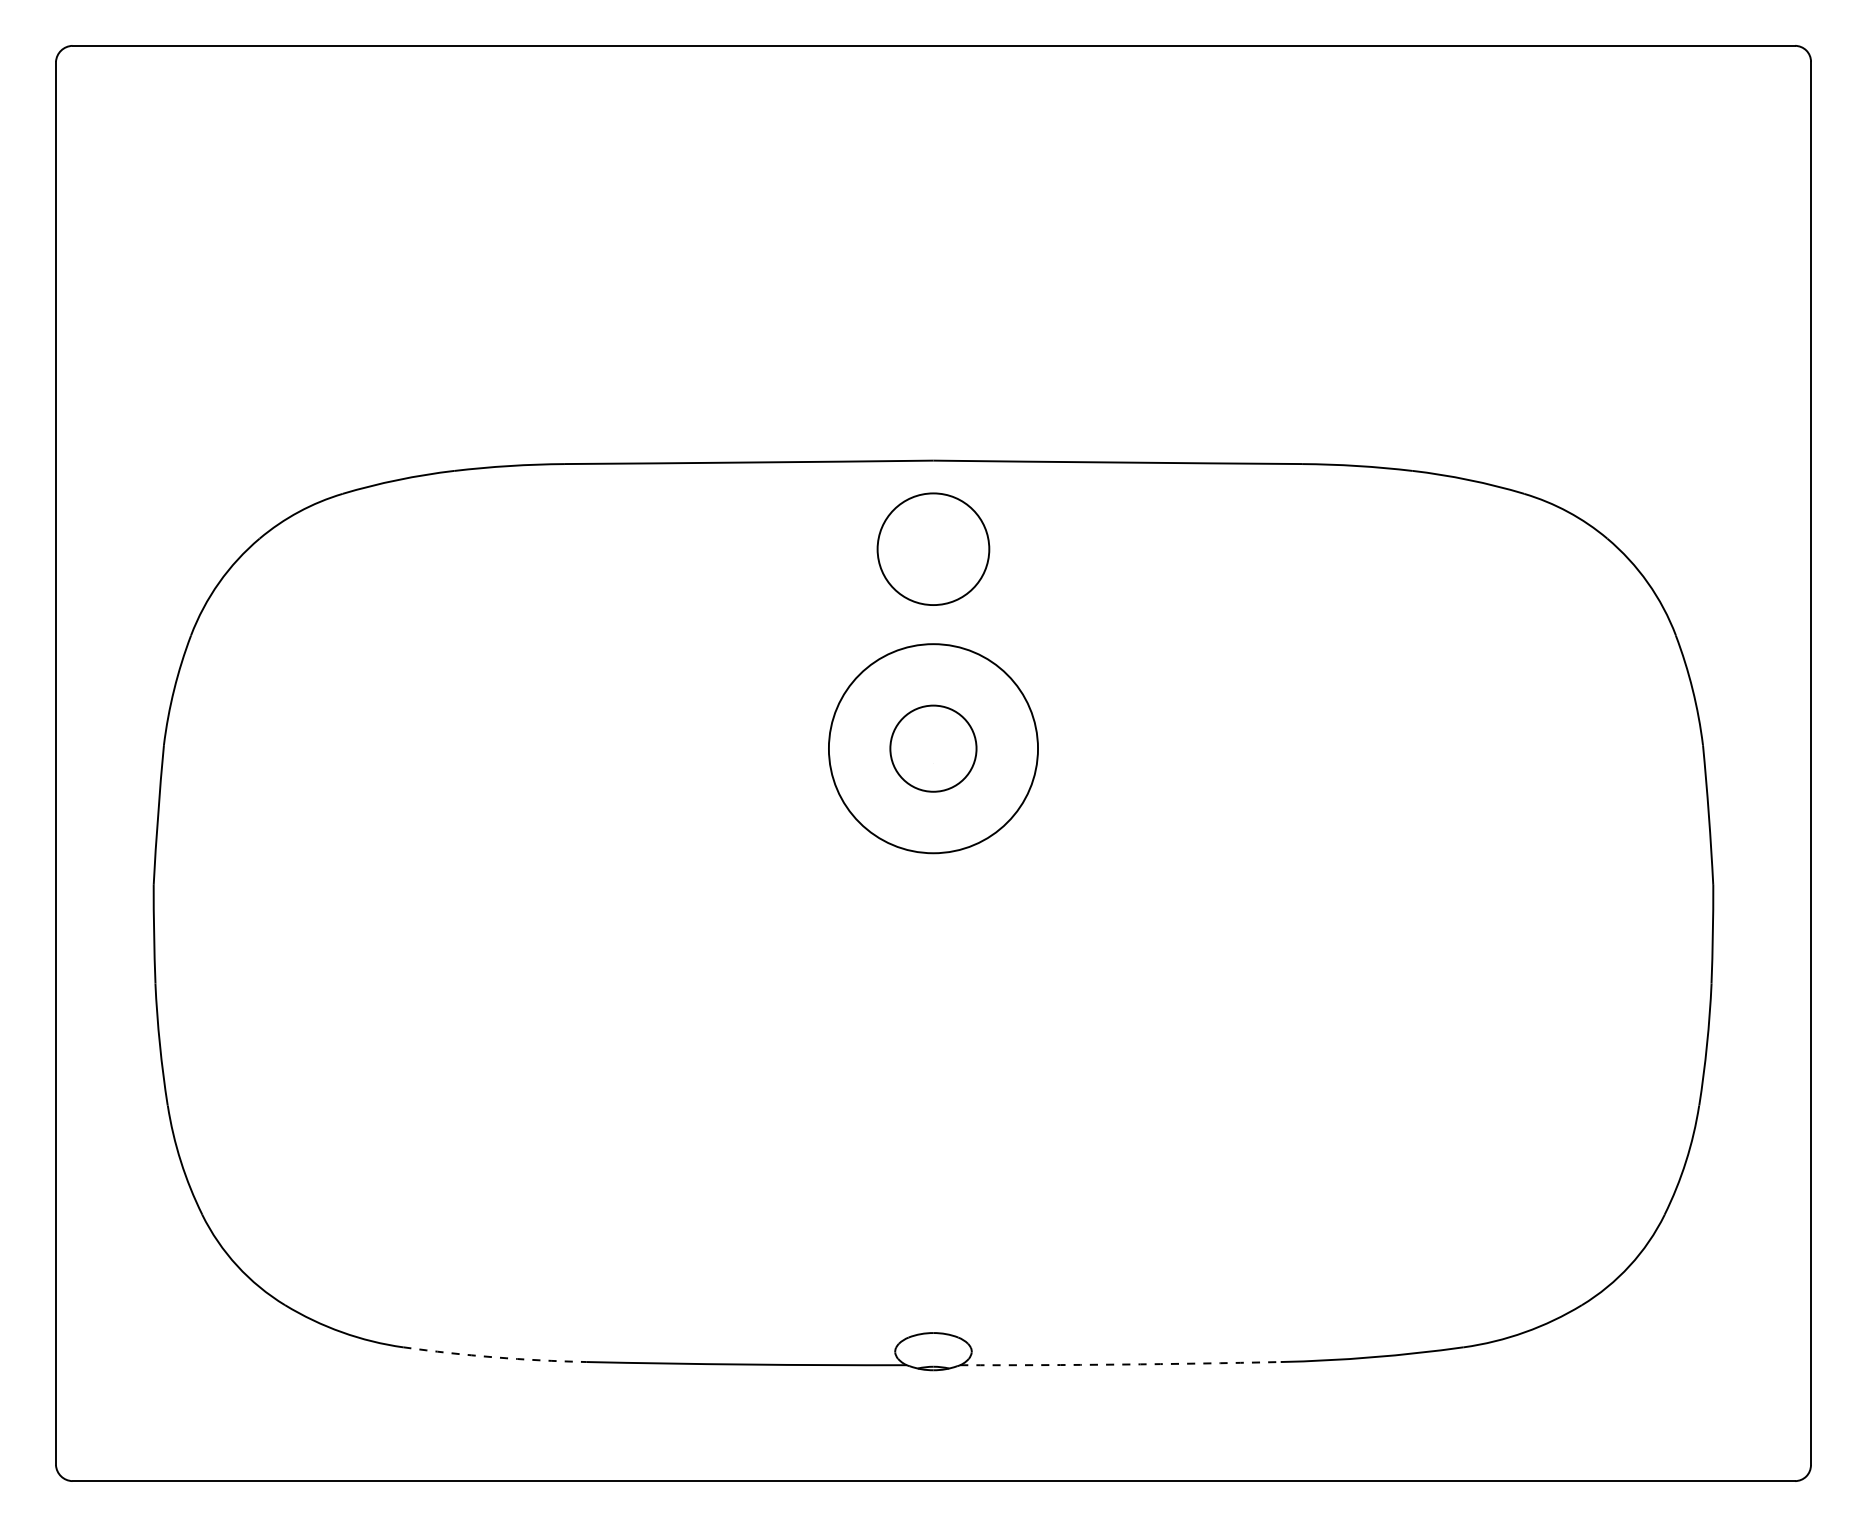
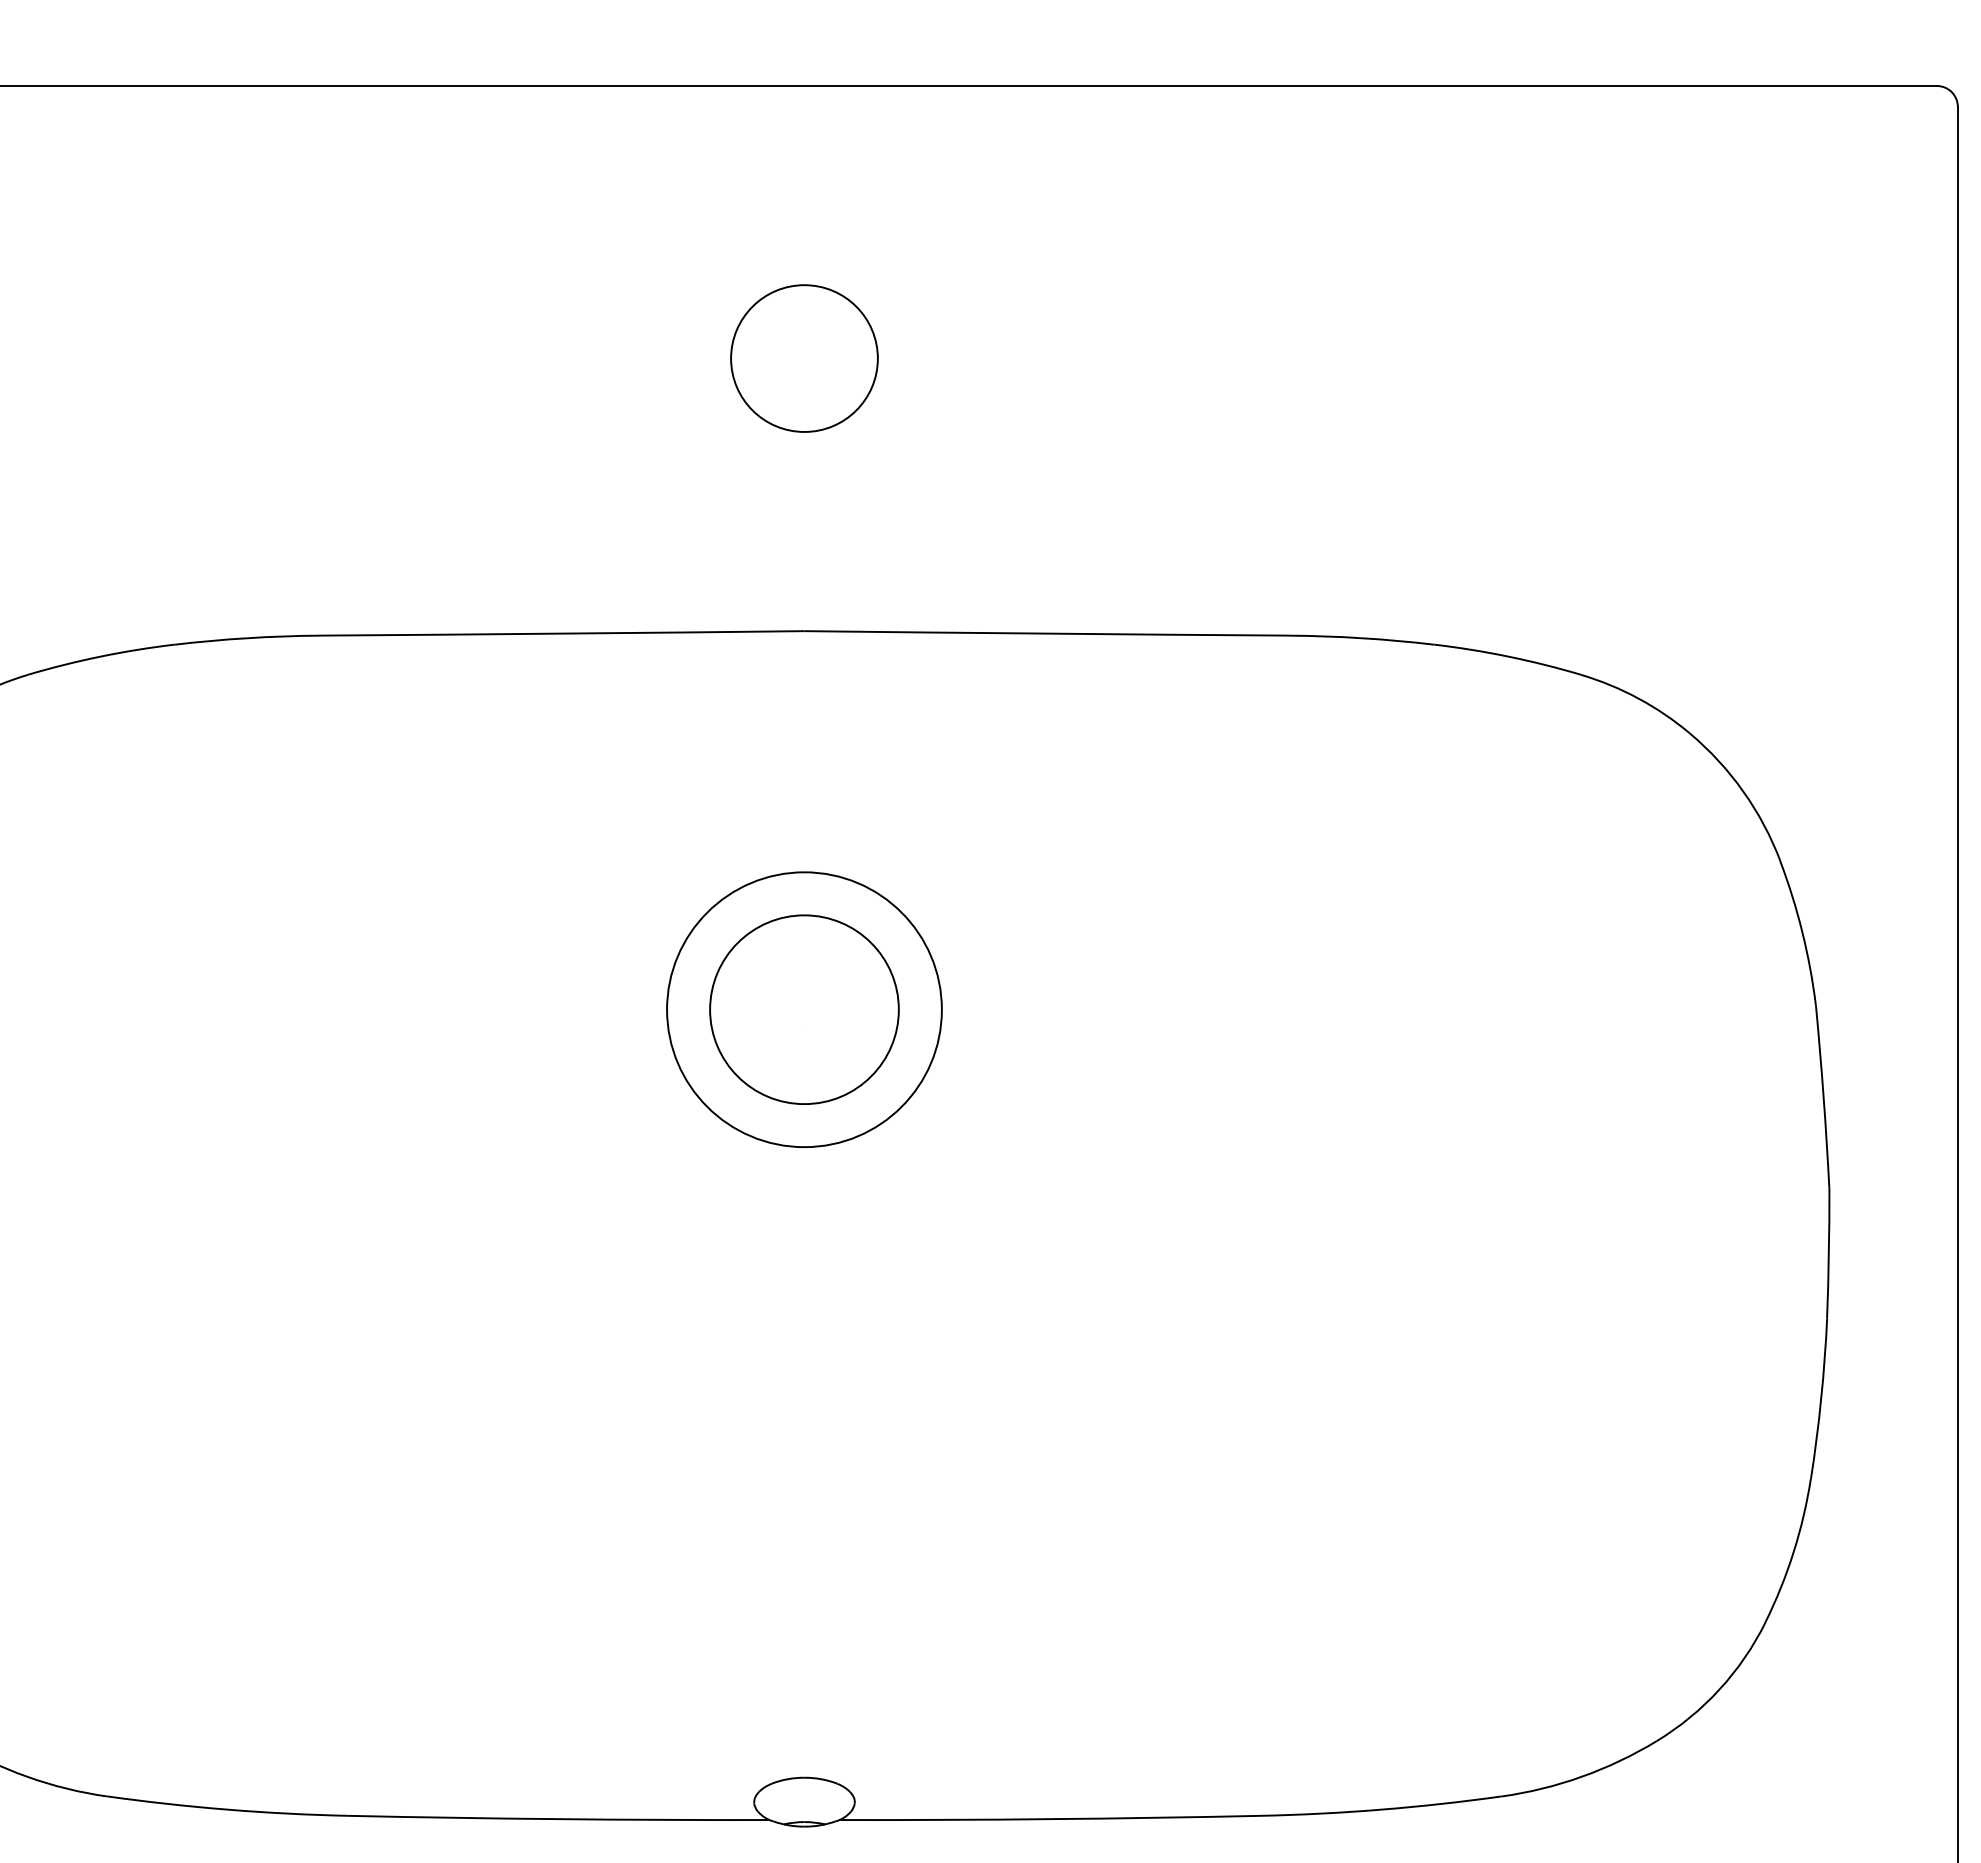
circle: (933, 548) -> (804, 357), moved
circle: (933, 748) -> (804, 1009), size x1.67
arc: (494, 1357) -> (227, 1809), dashed -> solid
arc: (1120, 1364) -> (1050, 1819), dashed -> solid

